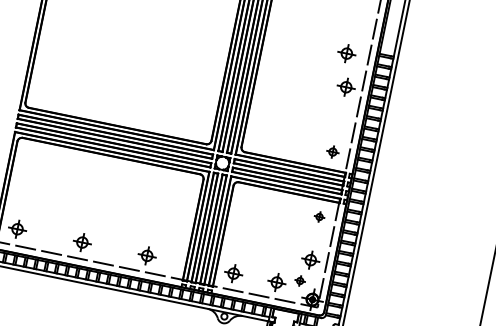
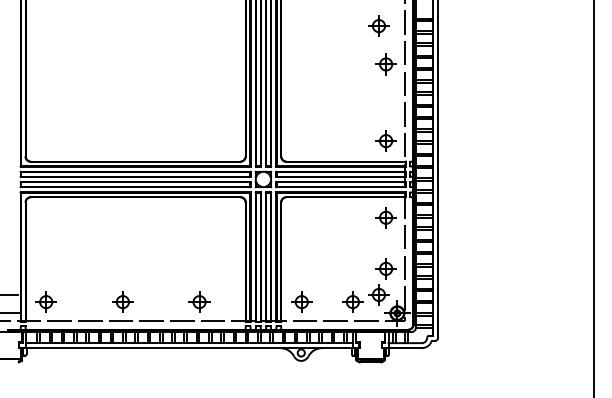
part: (332, 151) -> (385, 140), size x1.43
part: (319, 216) -> (385, 217), size x1.67
part: (299, 280) -> (378, 294), size x1.67

